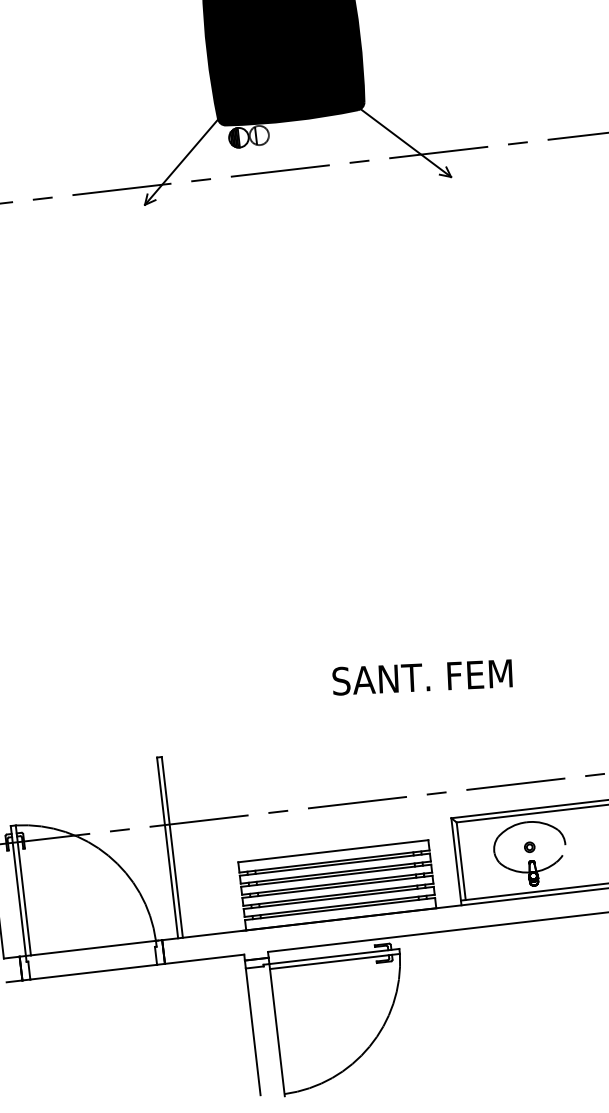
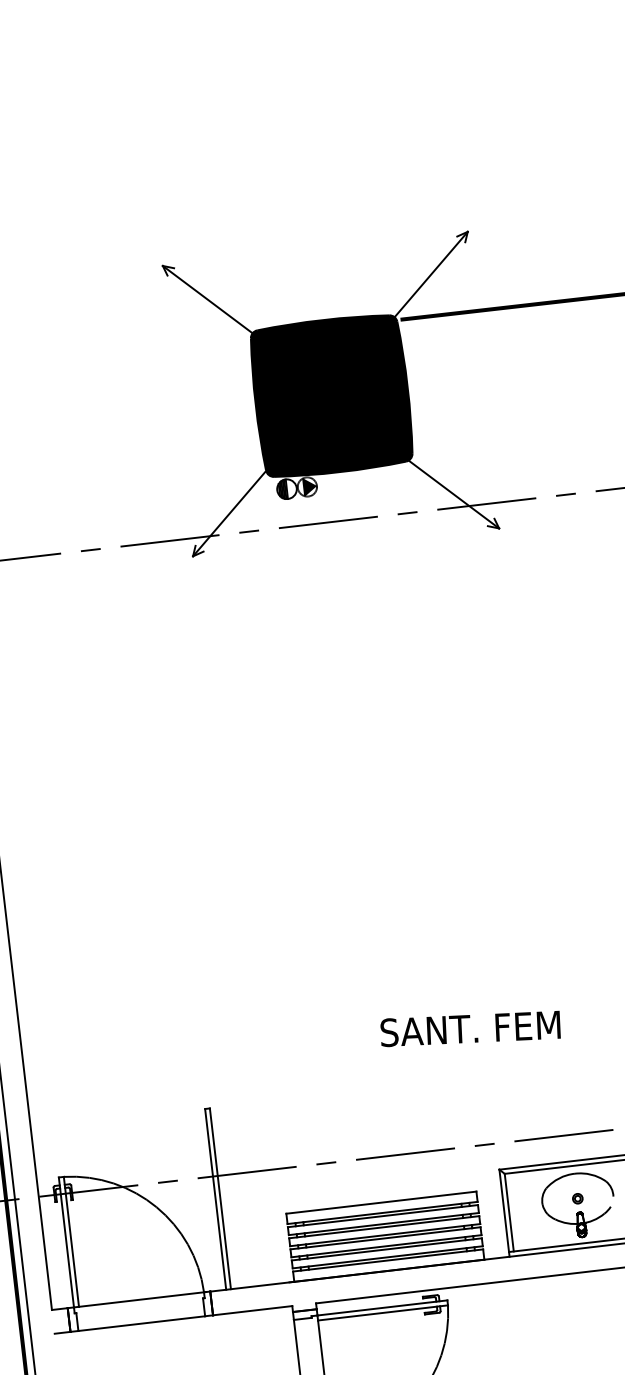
fill: (261, 136) -> (309, 487), added

